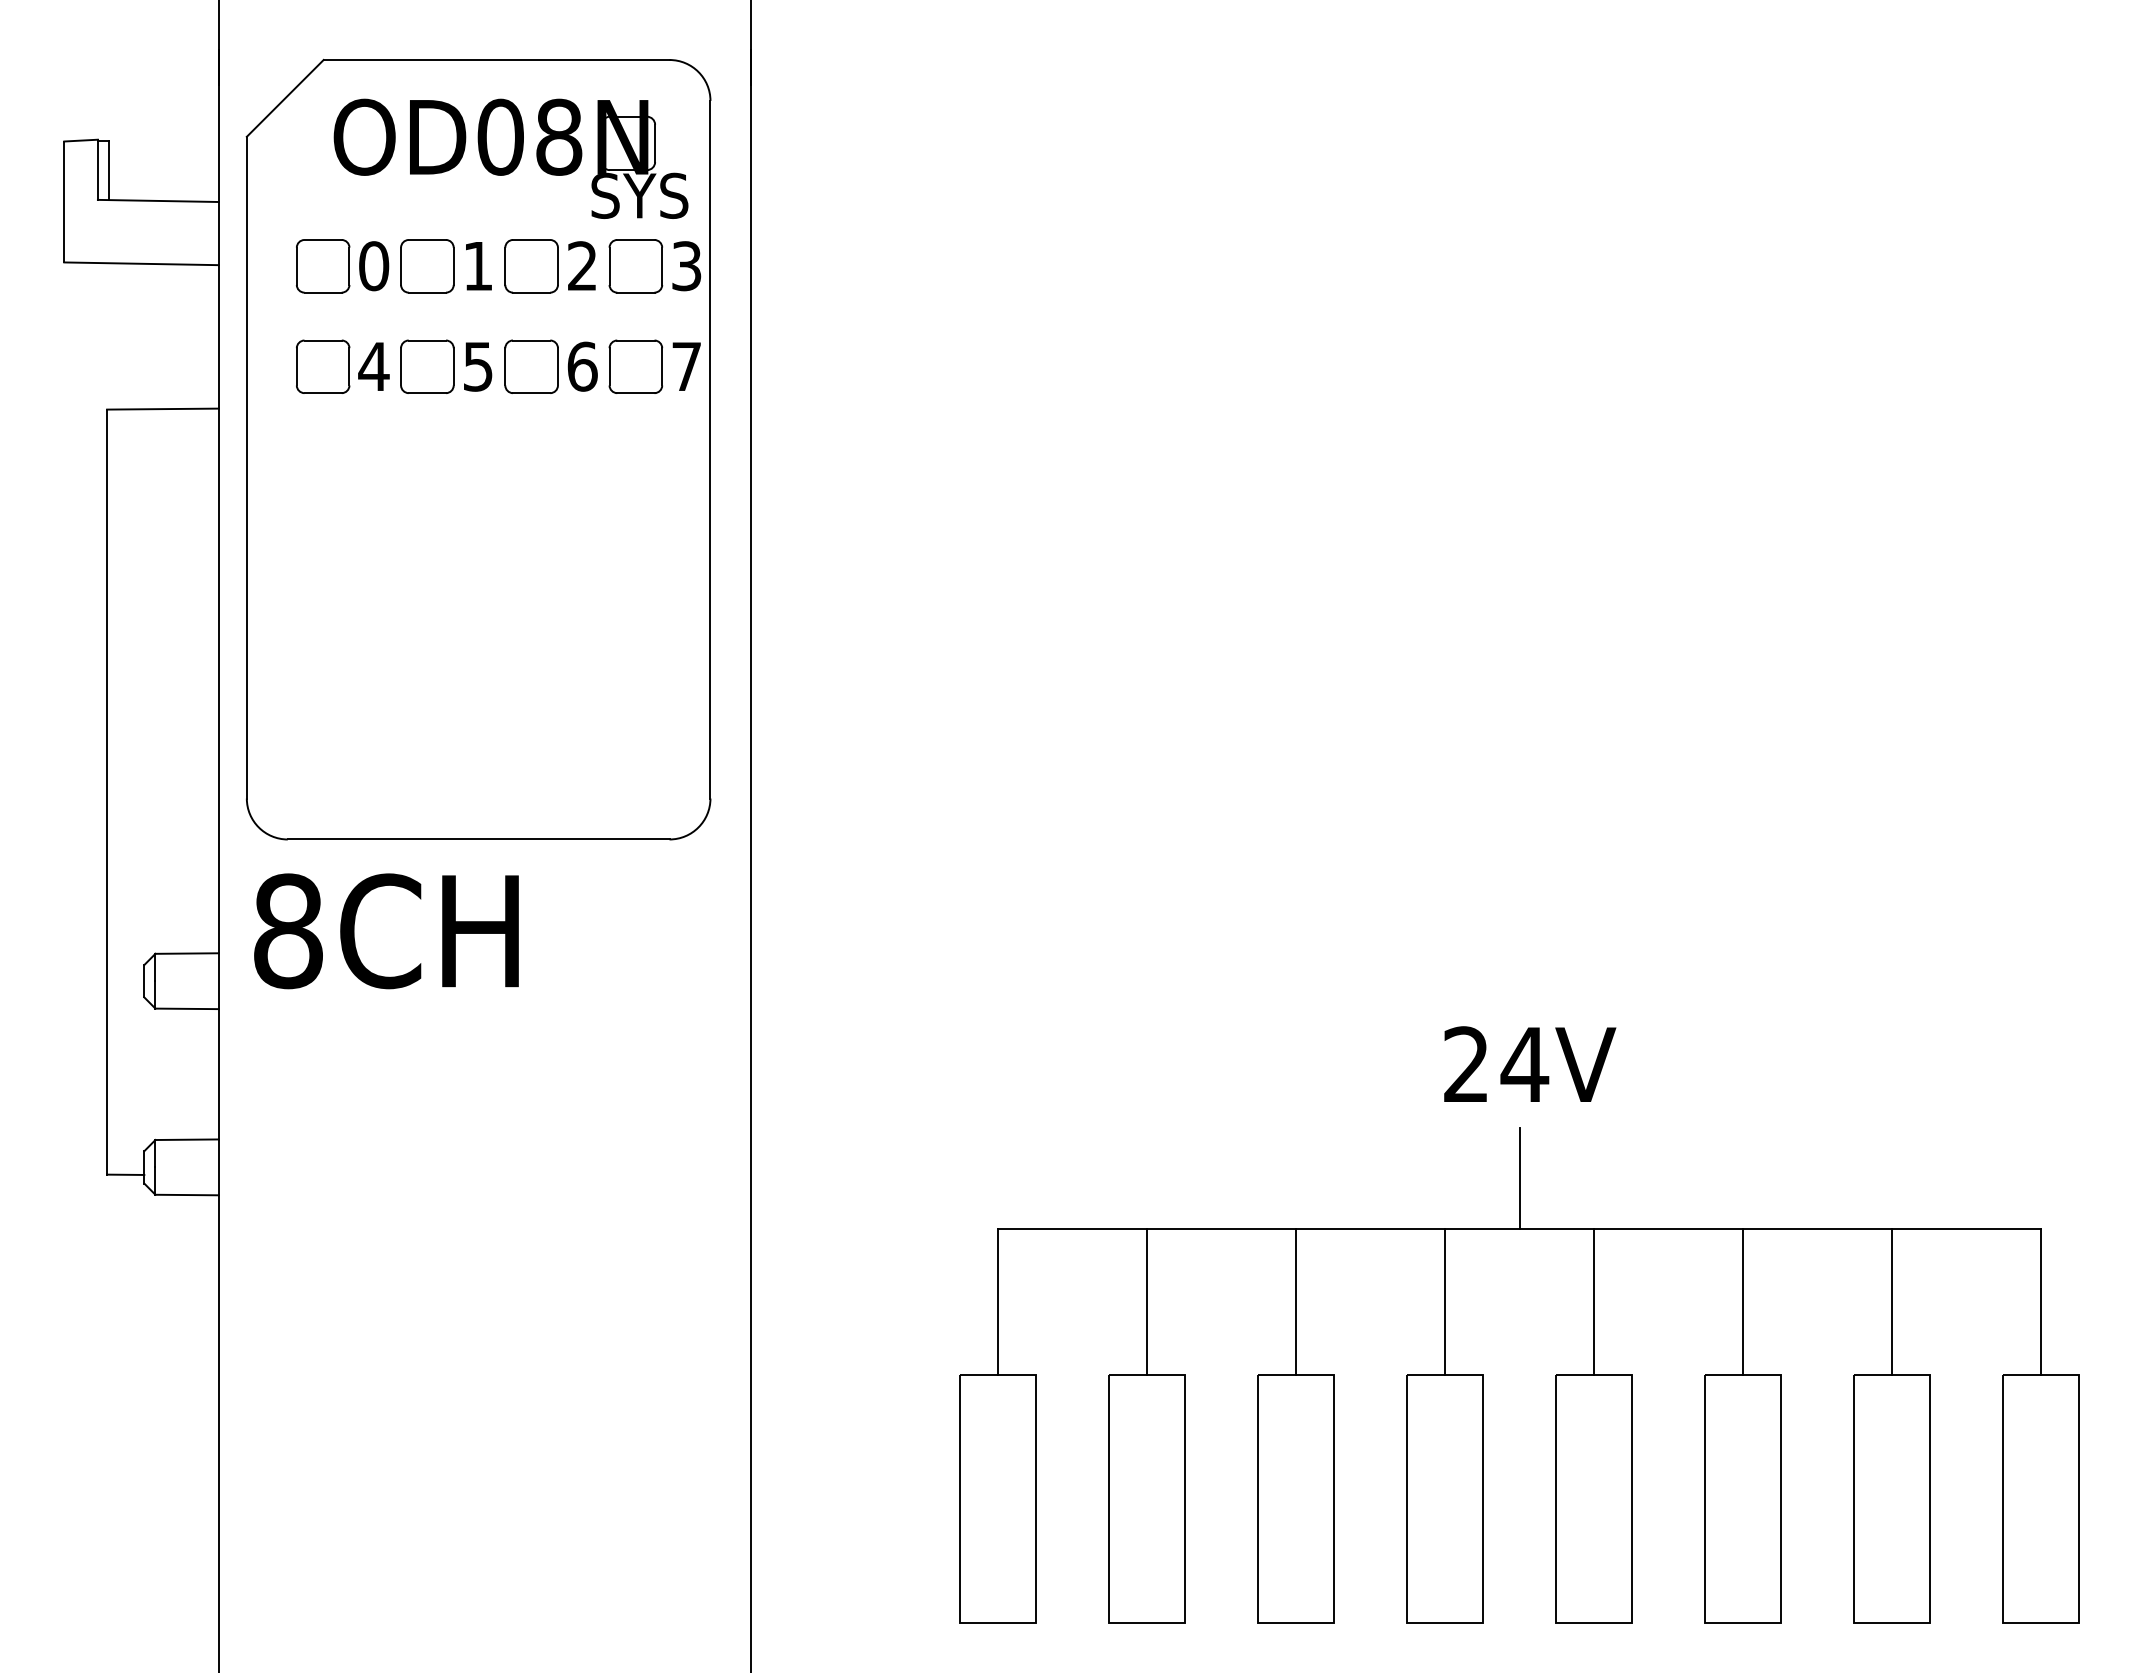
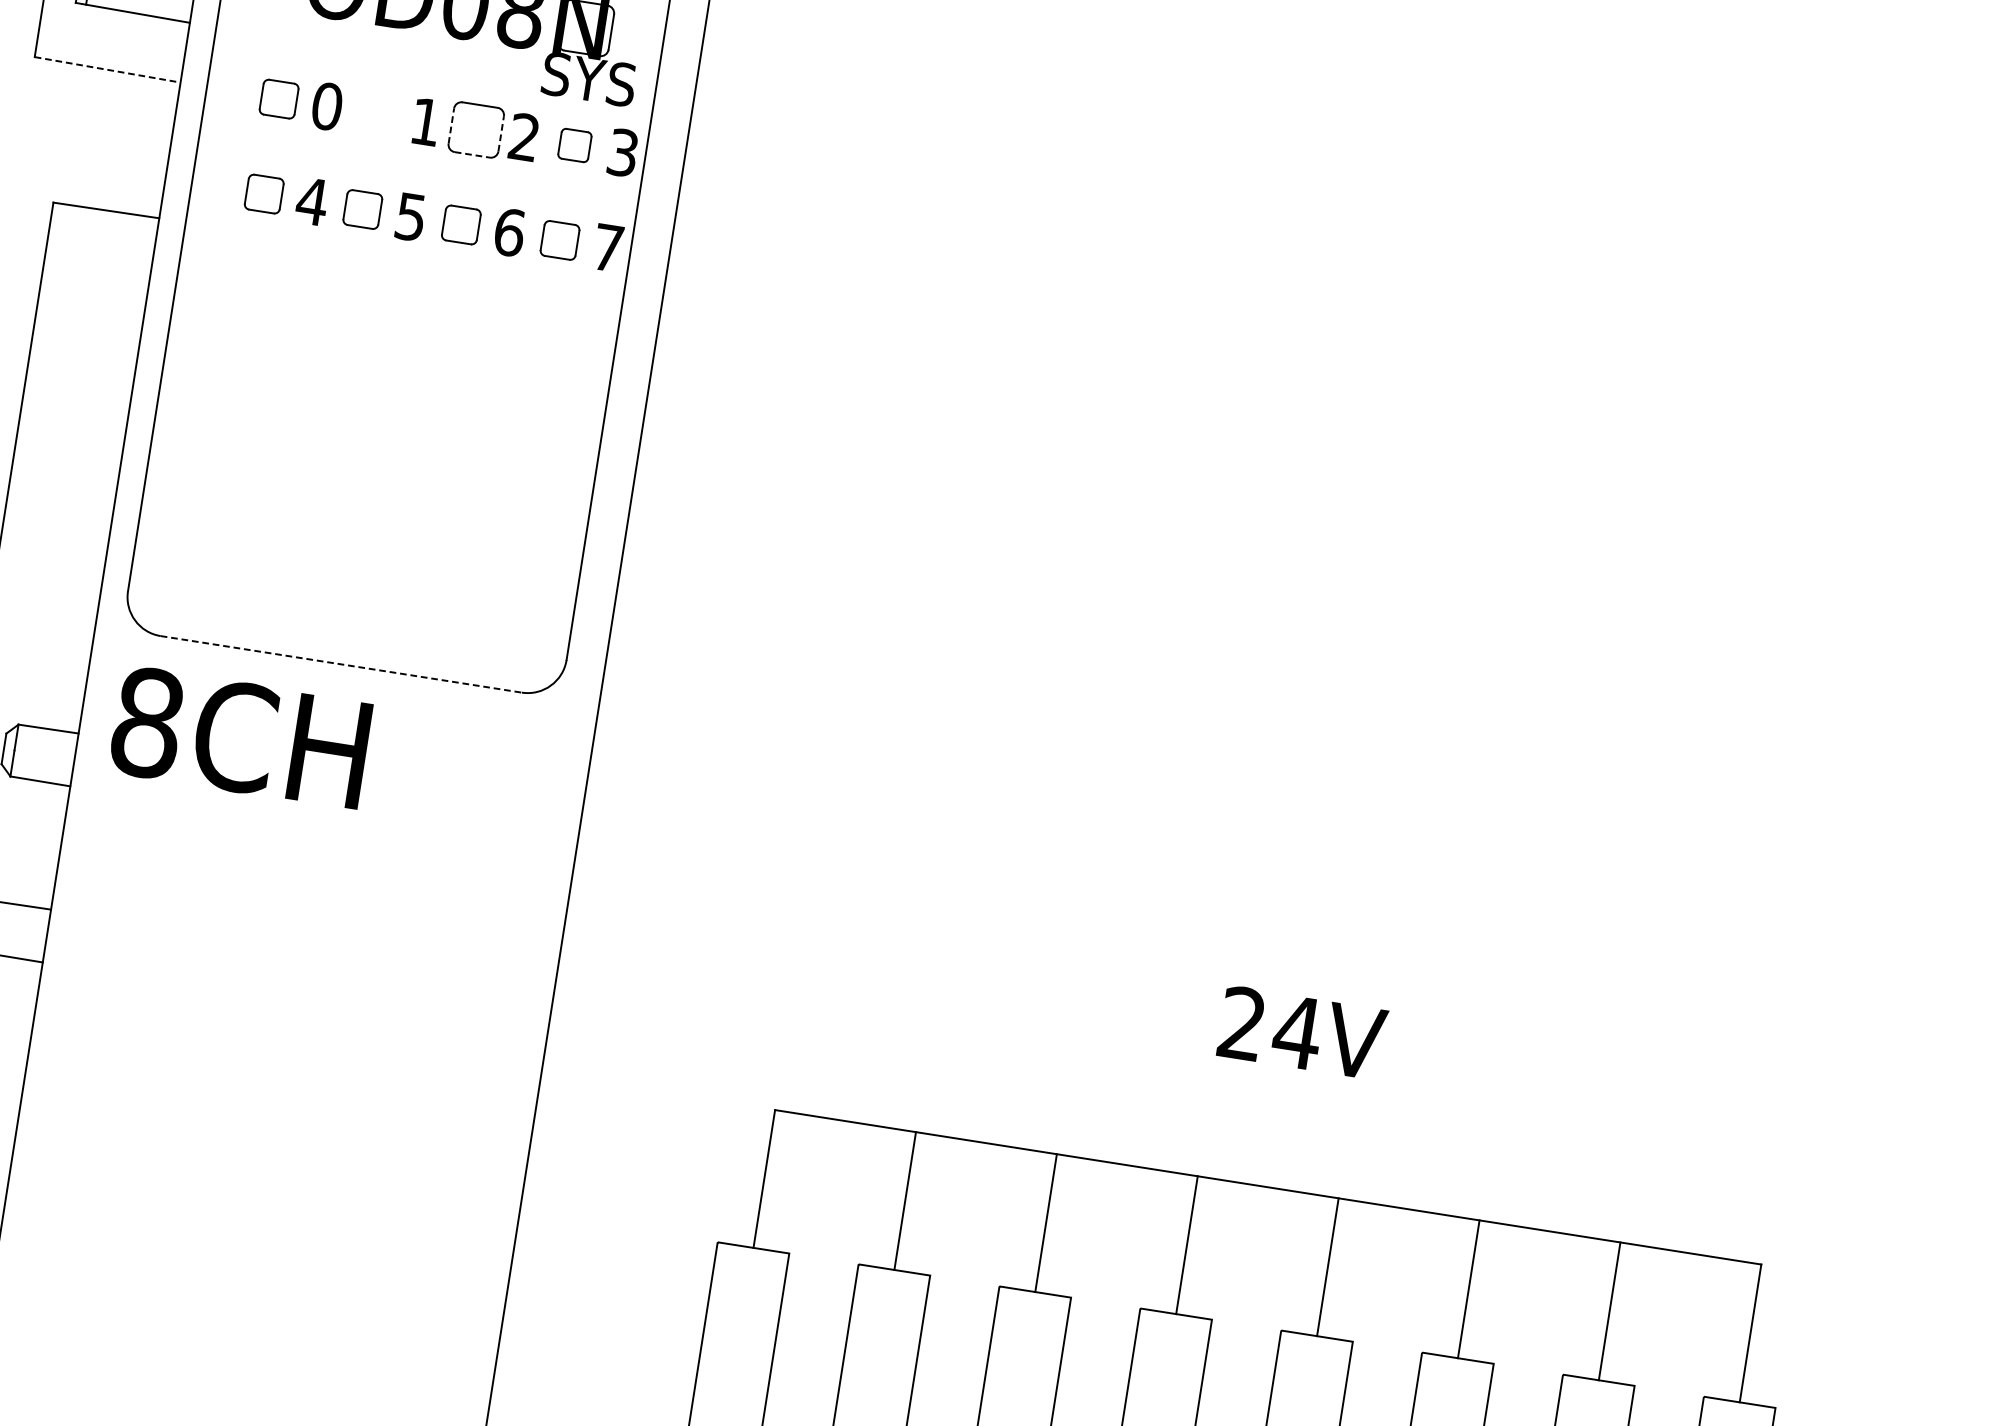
line: (142, 263) -> (108, 69), solid -> dashed
part: (323, 266) -> (279, 99), size x0.7
part: (427, 266) -> (377, 114), removed
line: (505, 266) -> (451, 126), solid -> dashed
line: (557, 266) -> (500, 134), solid -> dashed
part: (635, 266) -> (574, 145), size x0.6
line: (531, 292) -> (472, 154), solid -> dashed
part: (323, 366) -> (264, 193), size x0.7
part: (427, 366) -> (362, 209), size x0.7
part: (531, 366) -> (461, 224), size x0.7
part: (635, 366) -> (559, 240), size x0.7
line: (478, 839) -> (341, 664), solid -> dashed
line: (1519, 1178) -> (1275, 1139), removed

